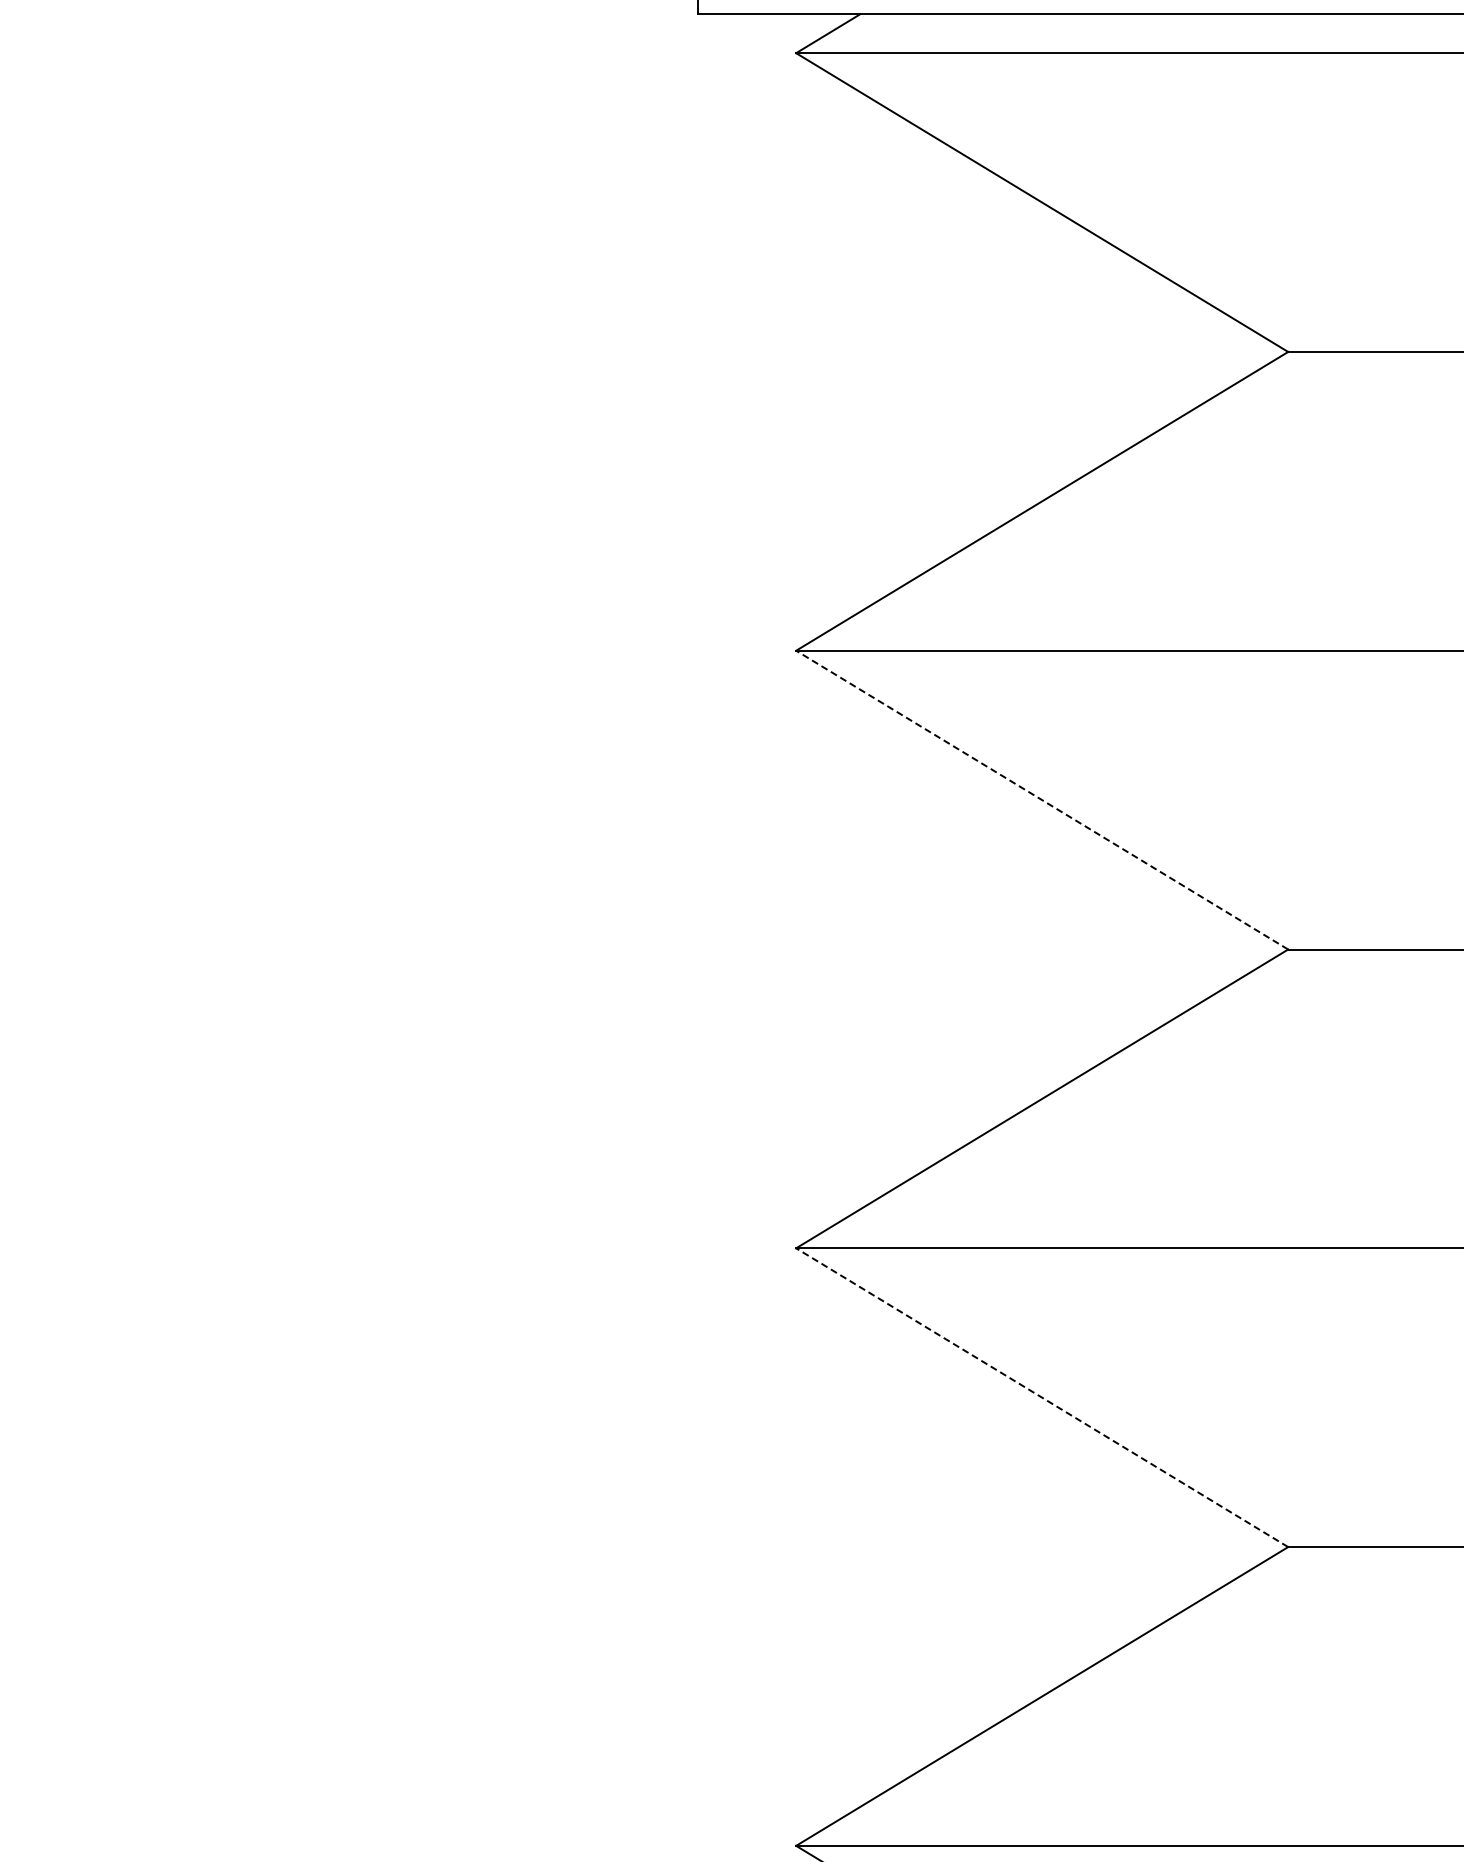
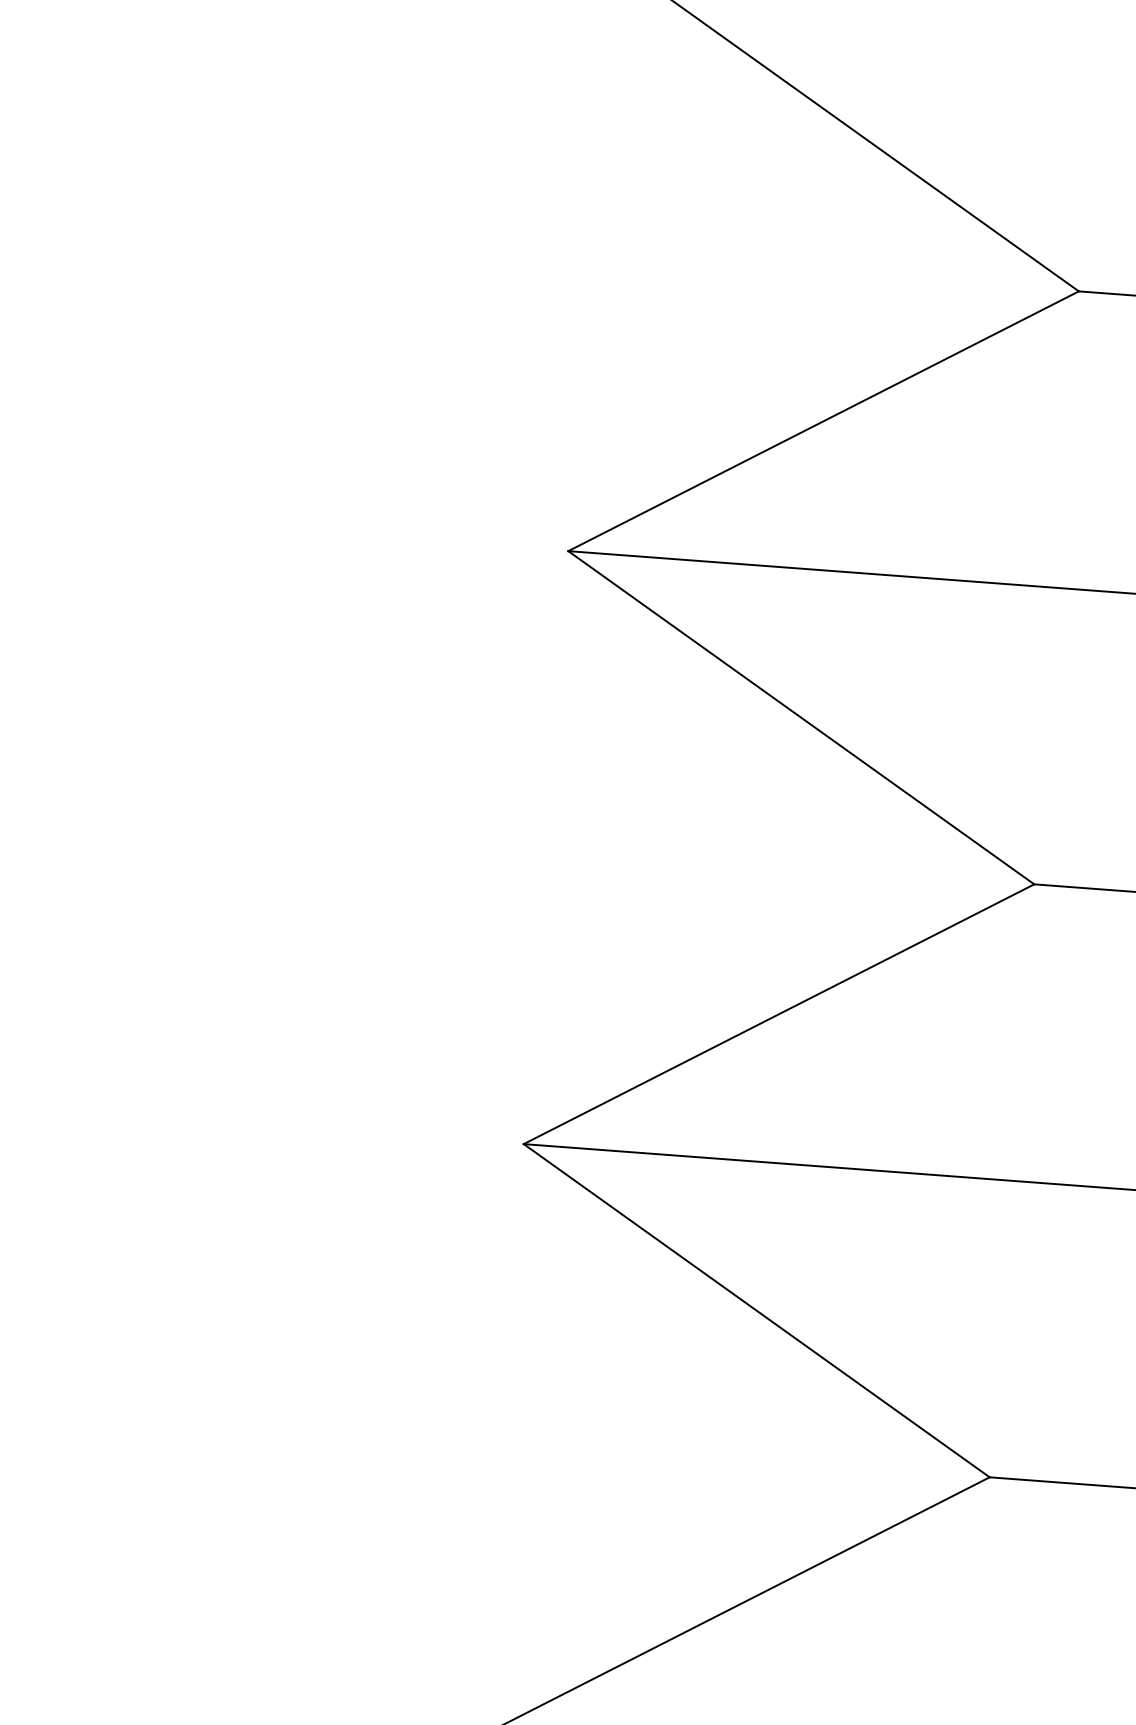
line: (1042, 800) -> (801, 718), dashed -> solid
line: (1042, 1397) -> (757, 1310), dashed -> solid

